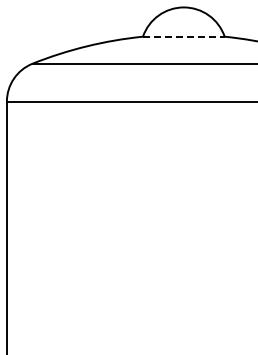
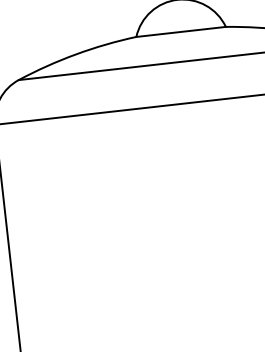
line: (183, 36) -> (180, 31), dashed -> solid

